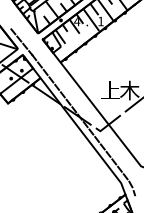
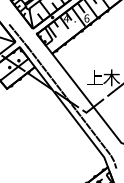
text: (100, 21) -> (86, 18), 1 -> 6

